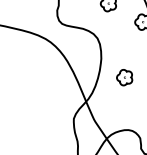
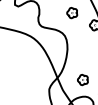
part: (124, 78) -> (82, 80), moved

